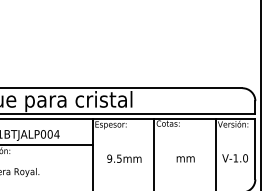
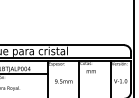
text: (184, 158) -> (90, 71), moved

